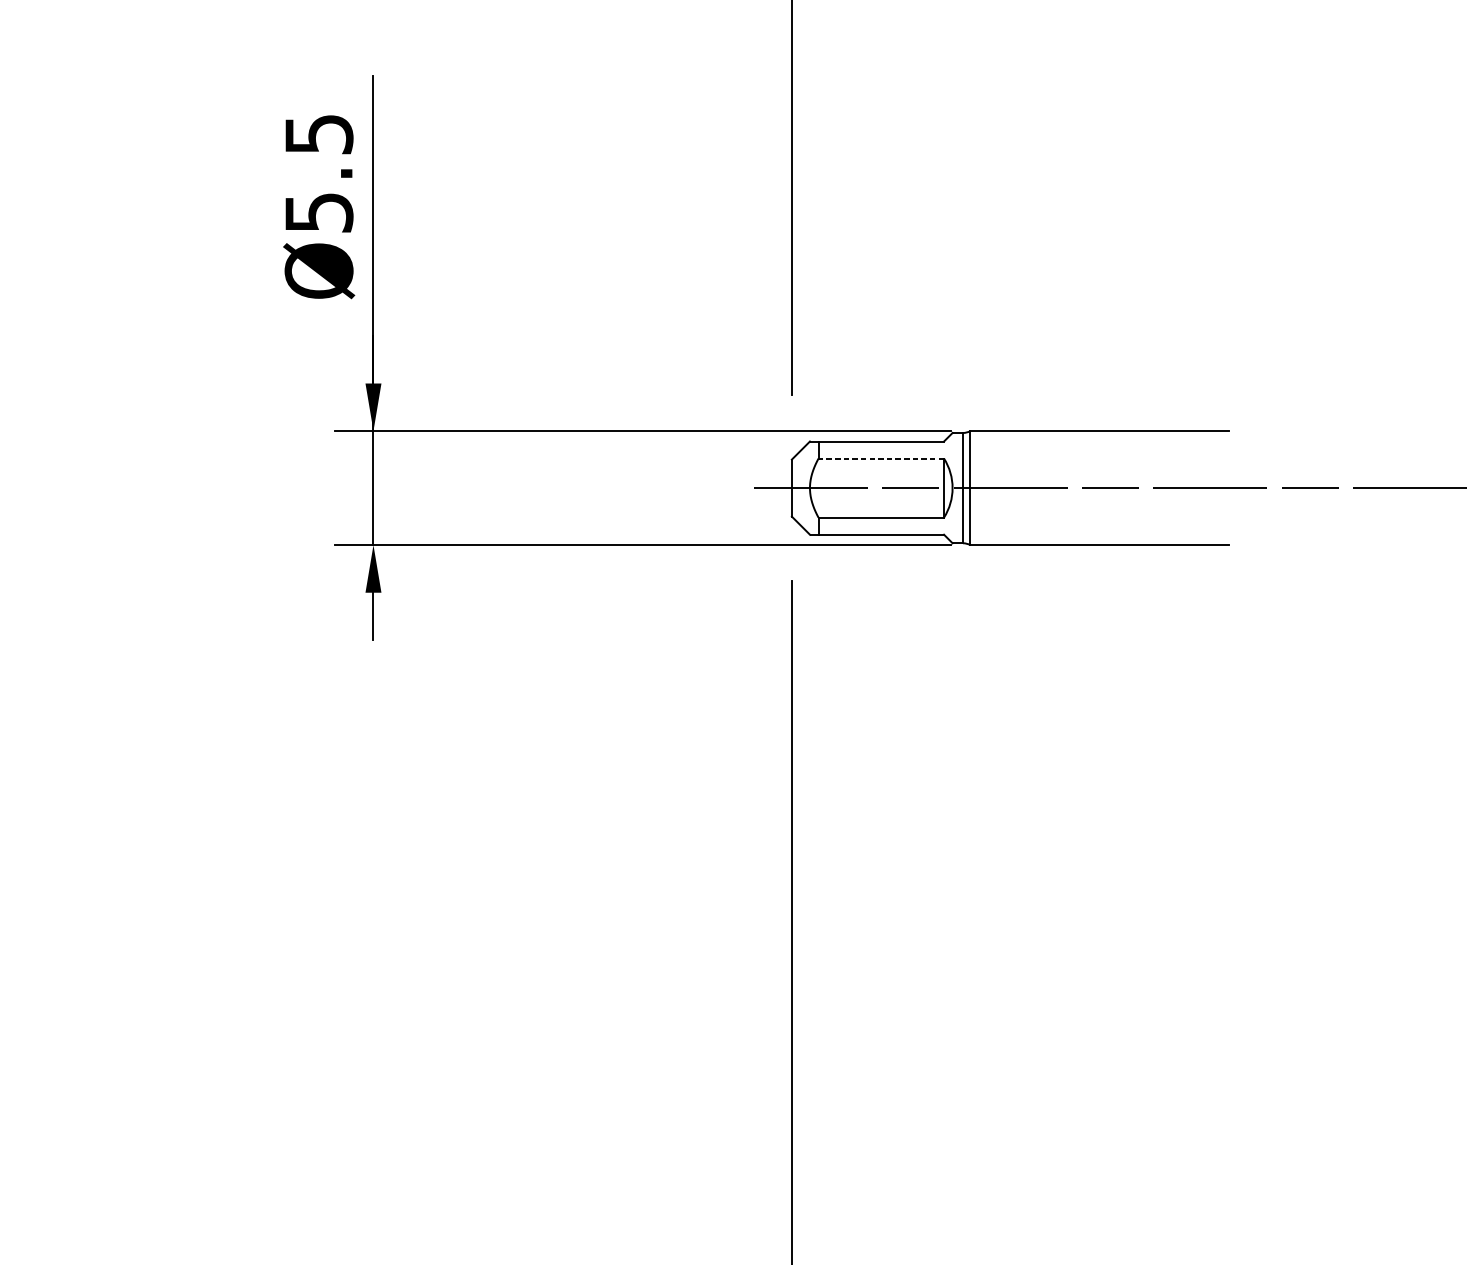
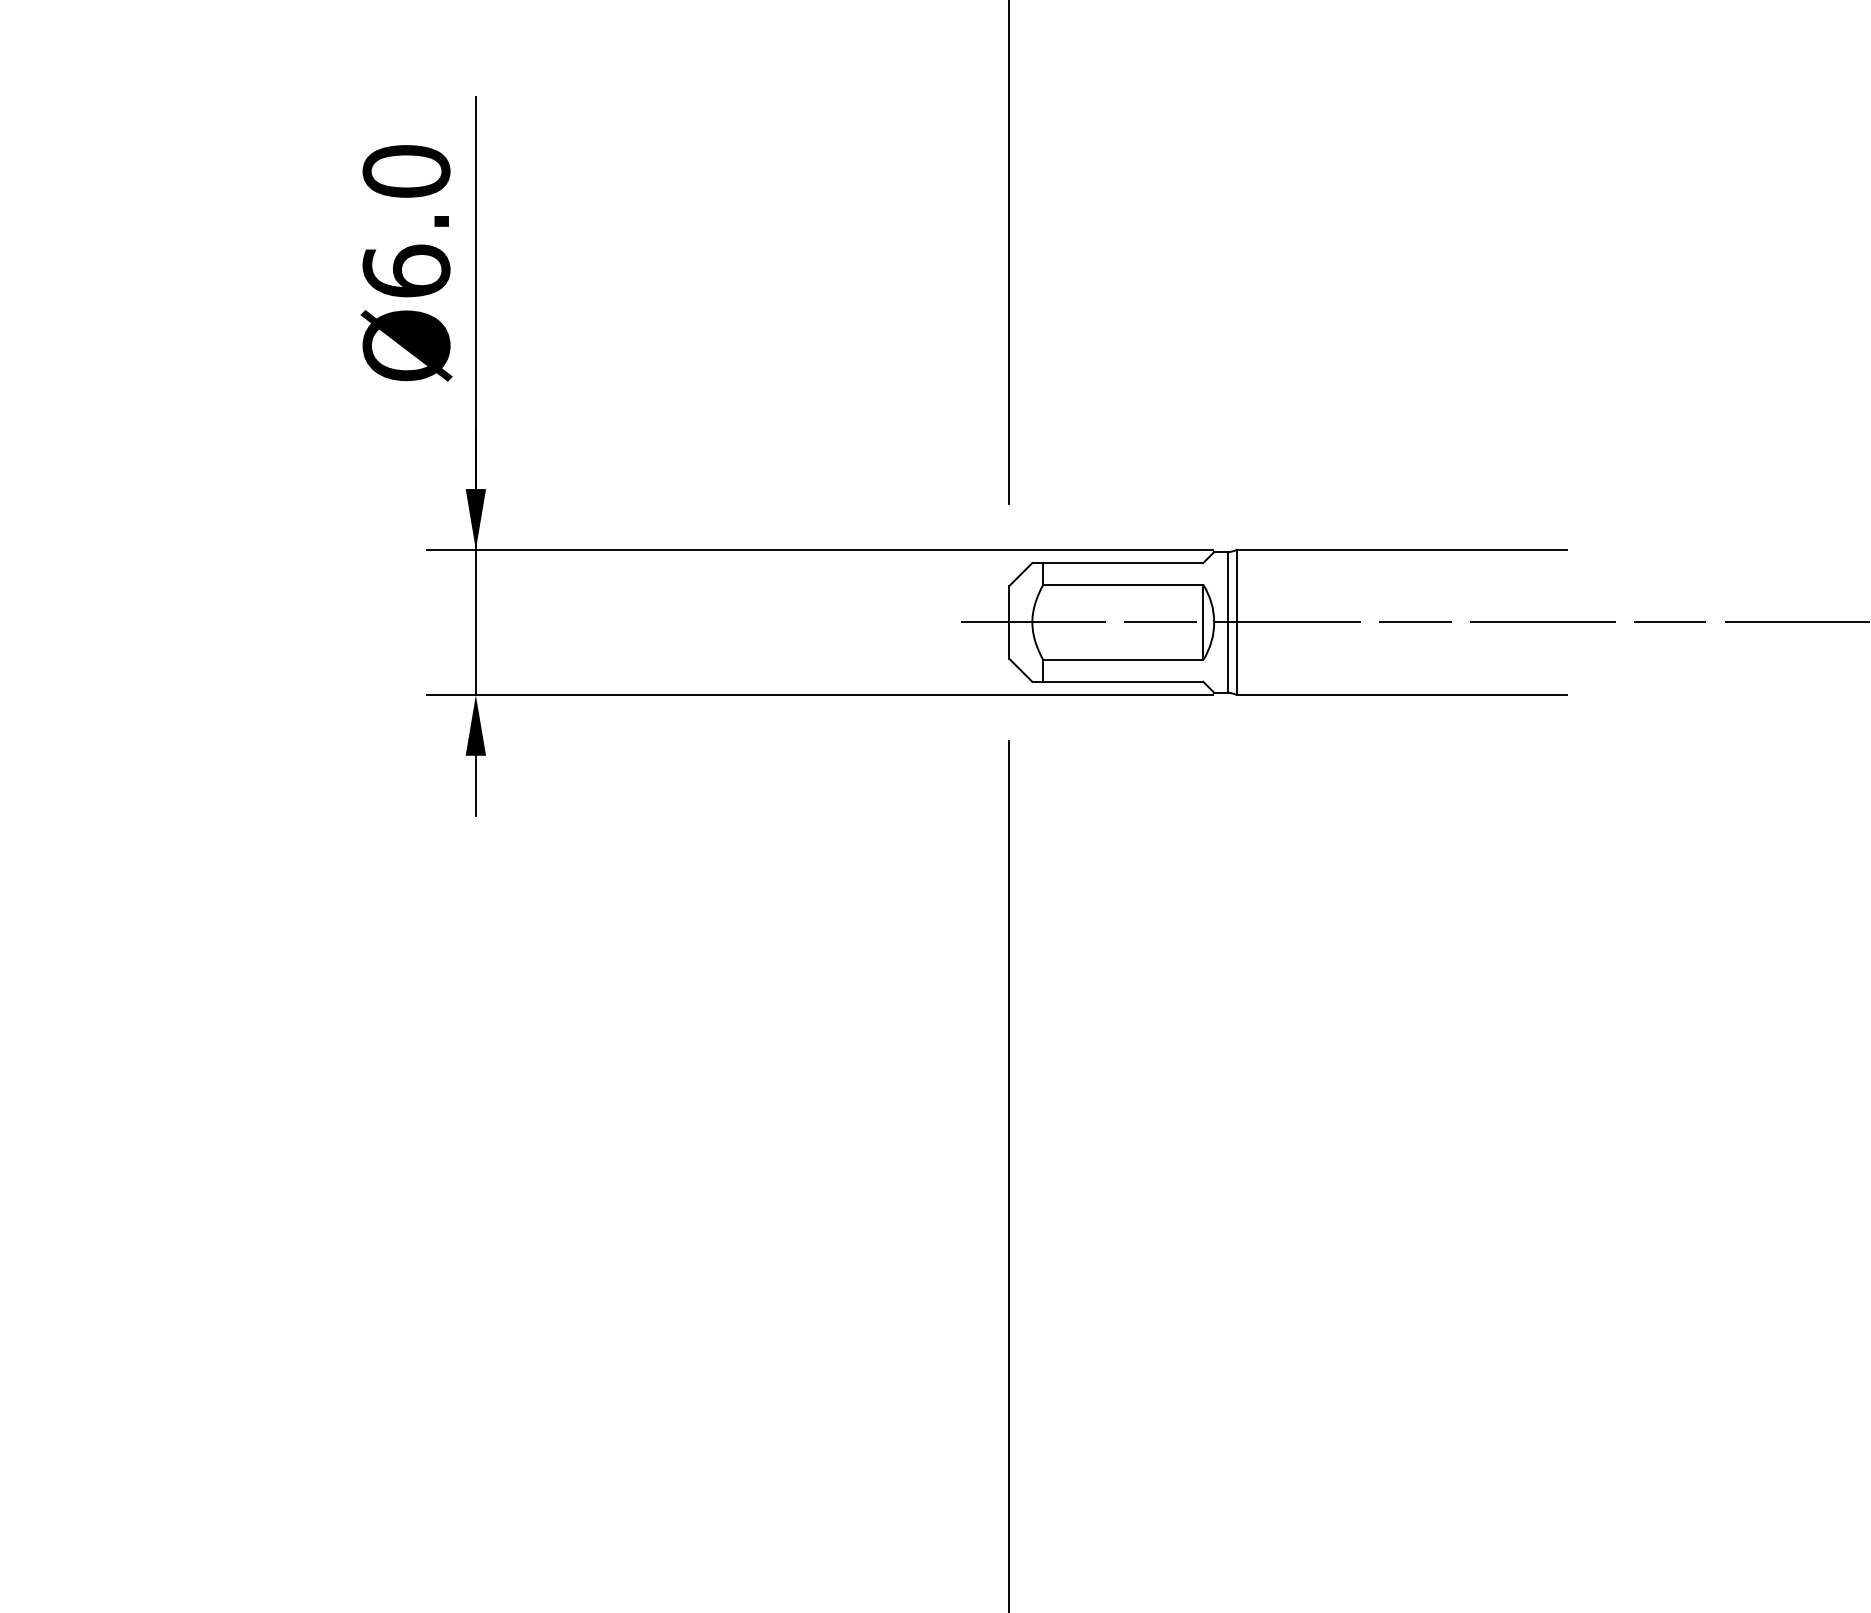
text: (319, 173) -> (406, 221), Ø5.5 -> Ø6.0
line: (880, 458) -> (1122, 584), dashed -> solid

